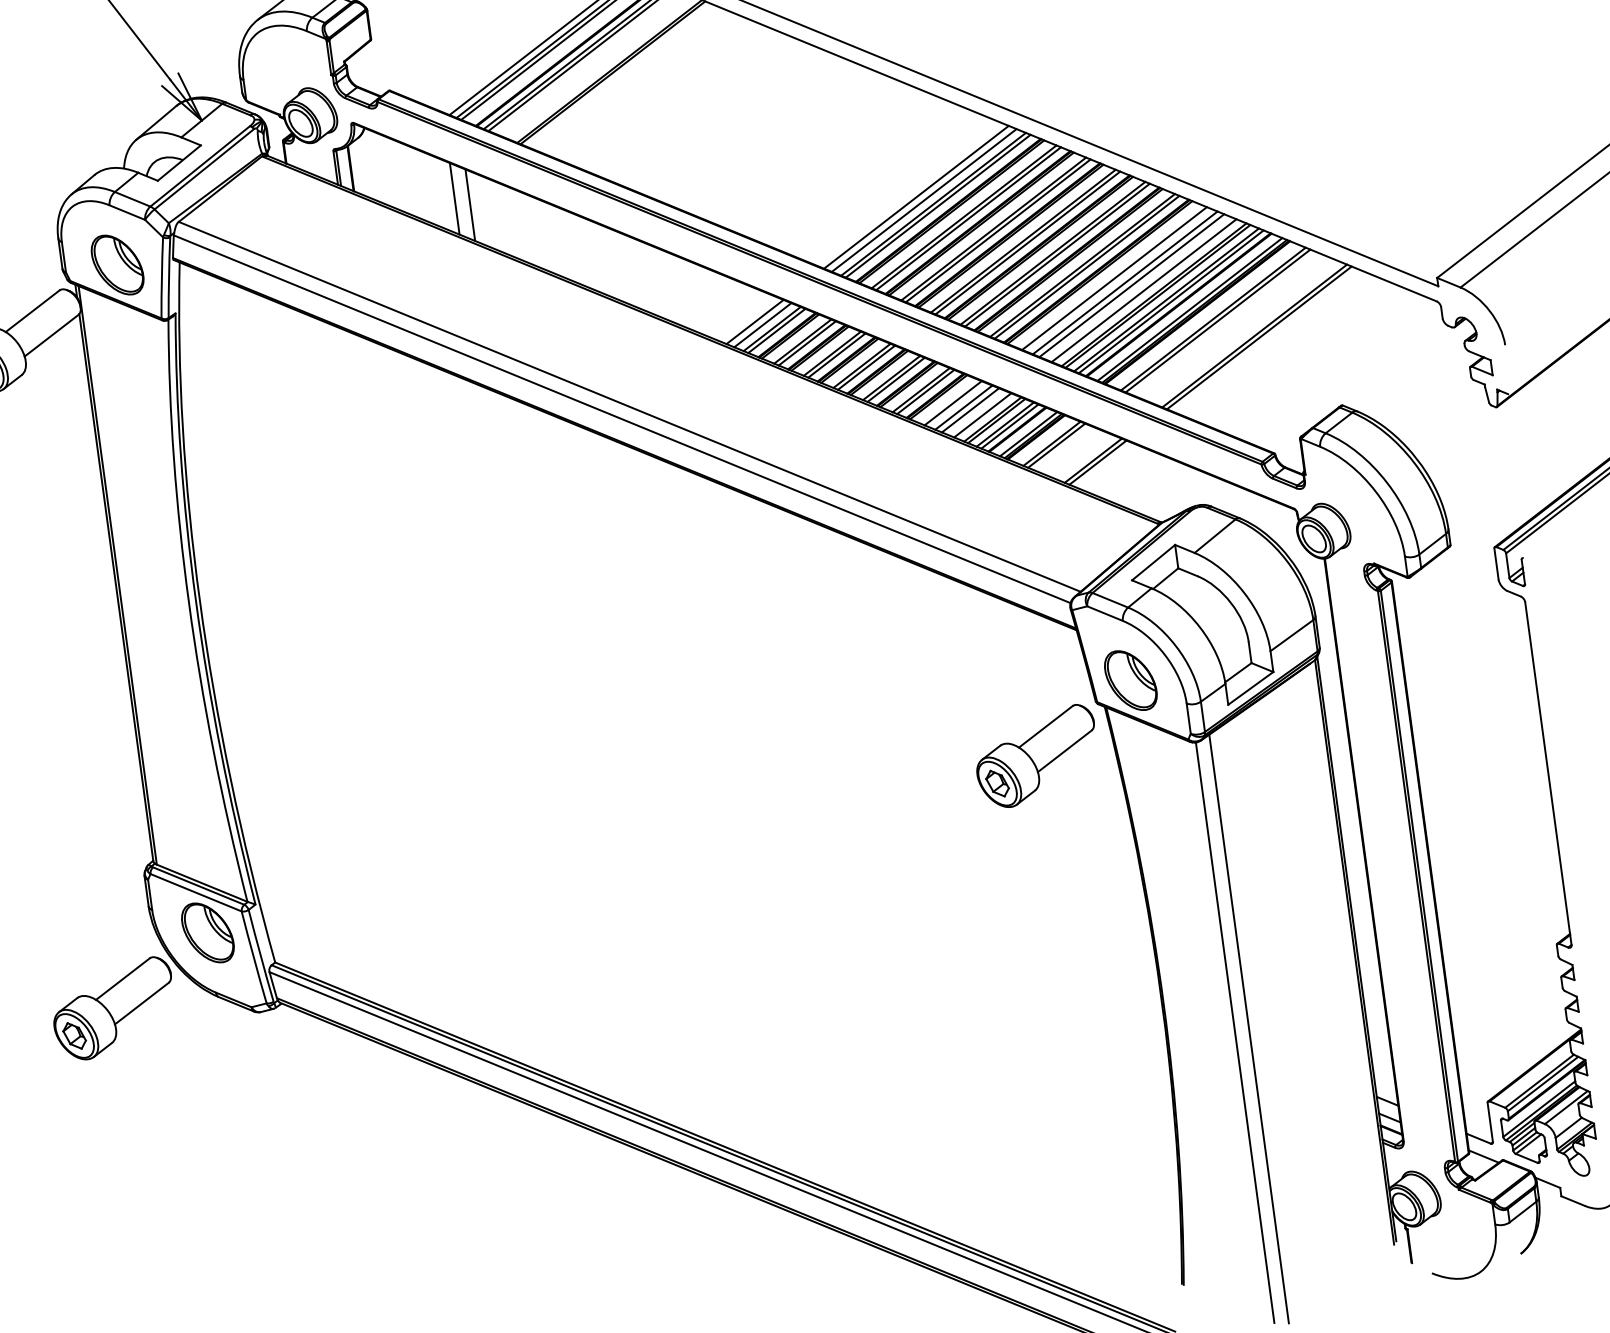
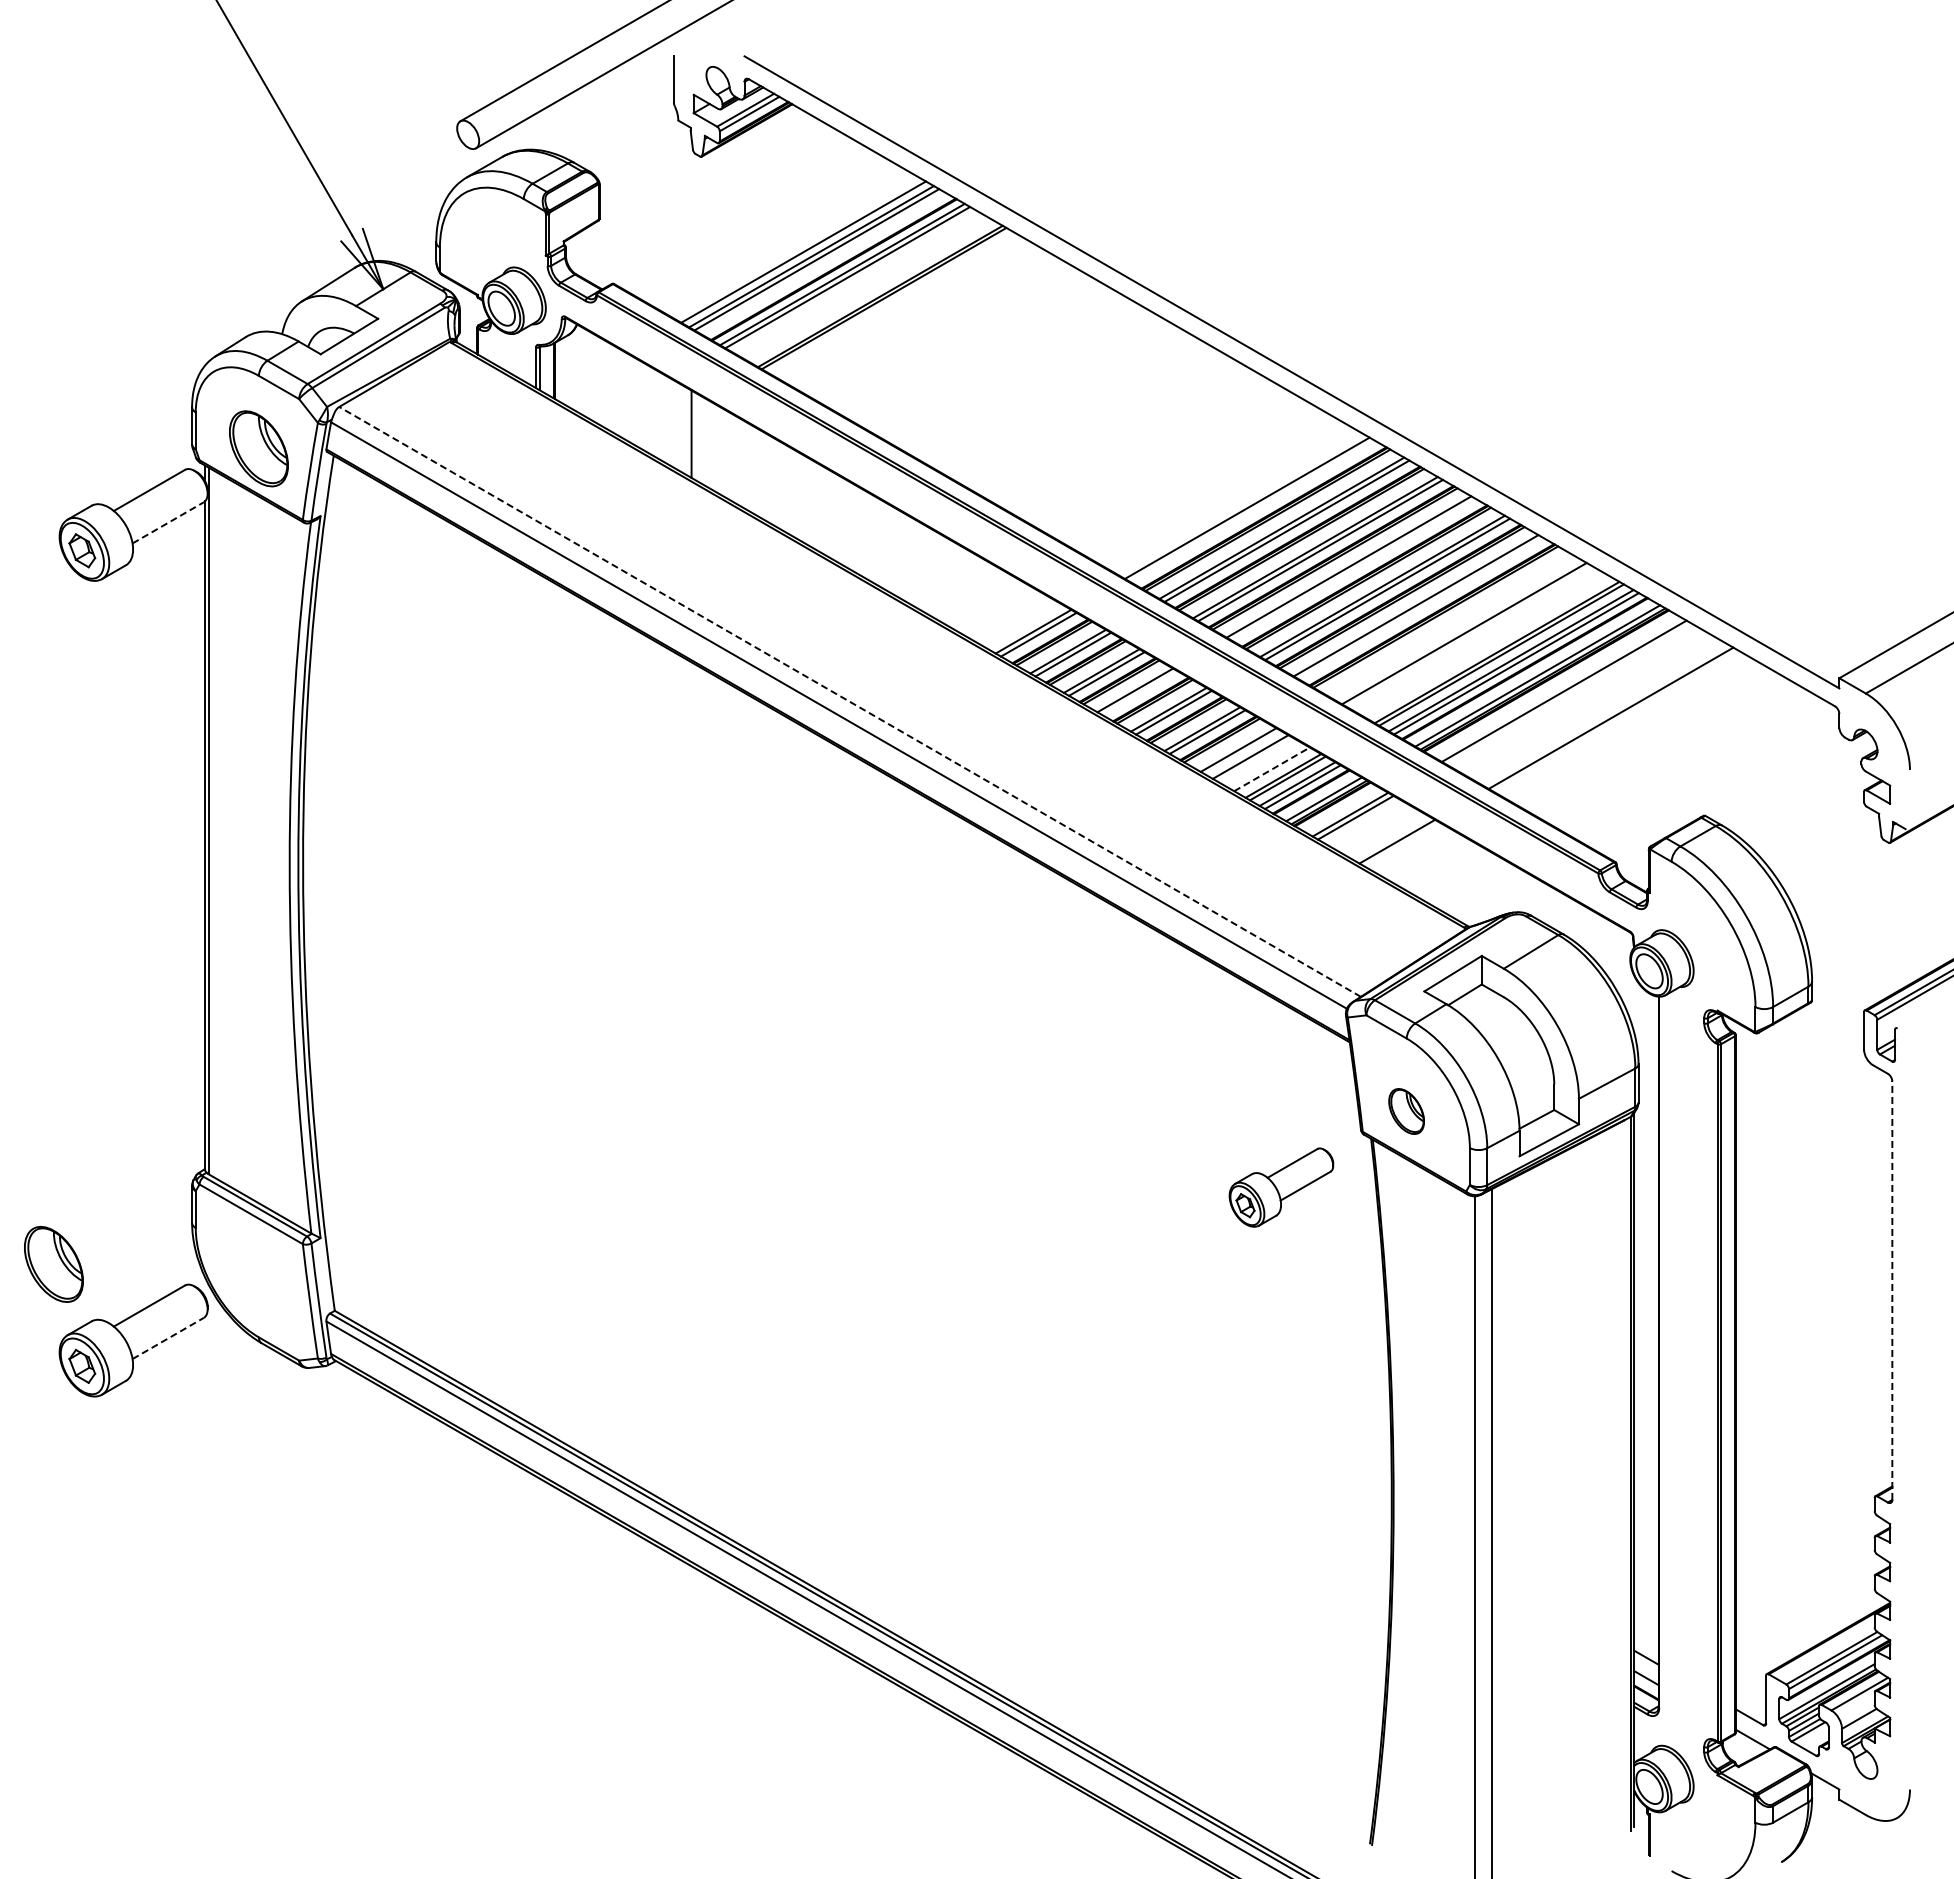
line: (916, 196) -> (1227, 496), removed
line: (454, 198) -> (673, 423), removed
line: (923, 199) -> (1236, 501), removed
line: (938, 205) -> (1252, 510), removed
line: (1027, 242) -> (1353, 569), removed
line: (1086, 267) -> (1420, 608), removed
line: (1113, 278) -> (1451, 626), removed
line: (1131, 285) -> (1471, 637), removed
line: (1143, 290) -> (1485, 645), removed
line: (1217, 320) -> (1569, 693), removed
line: (754, 322) -> (1013, 620), removed
line: (762, 325) -> (1022, 625), removed
line: (51, 335) -> (168, 522), solid -> dashed
line: (1258, 338) -> (1615, 721), removed
line: (866, 367) -> (1140, 693), removed
line: (630, 406) -> (850, 701), solid -> dashed
line: (970, 410) -> (1258, 761), removed
line: (983, 415) -> (1272, 769), solid -> dashed
line: (1097, 462) -> (1402, 844), removed
part: (1130, 680) -> (1406, 1111), size x0.6
part: (1036, 756) -> (1281, 1187), size x0.7
line: (1548, 773) -> (1892, 1290), solid -> dashed
part: (207, 932) -> (53, 1263), moved
line: (142, 1003) -> (168, 1338), solid -> dashed

